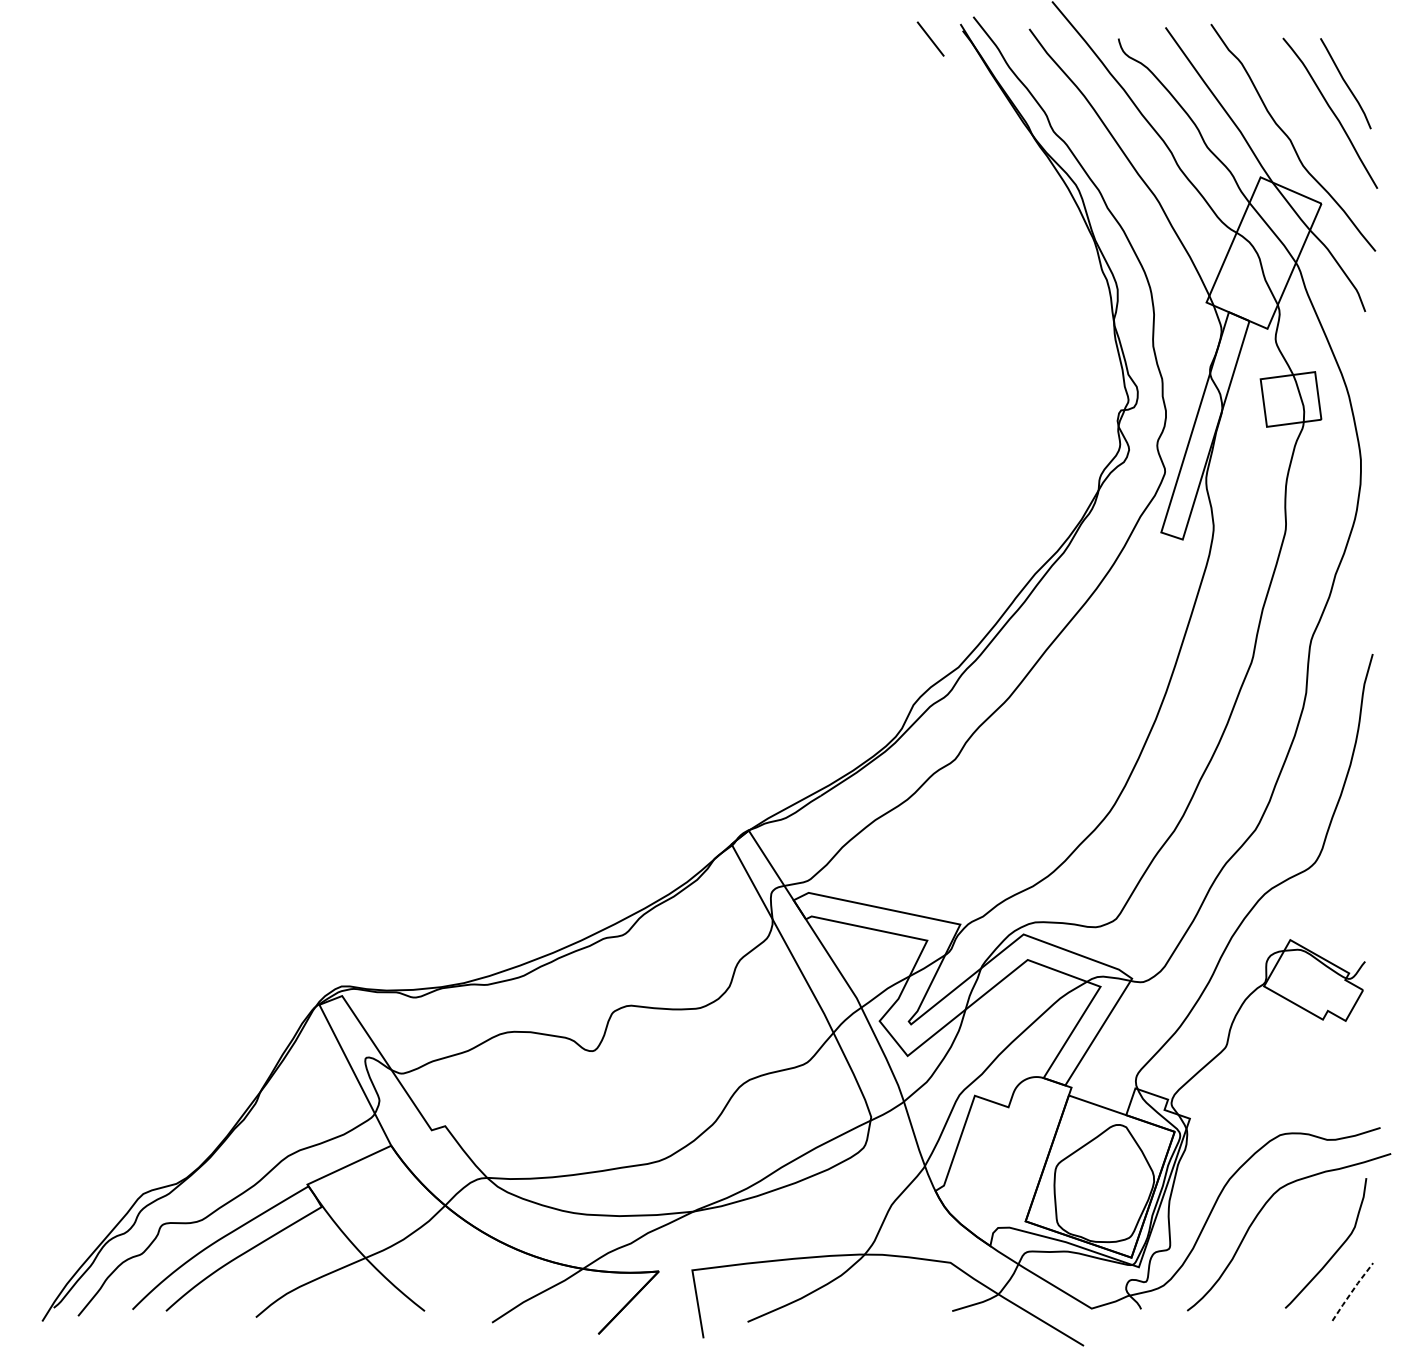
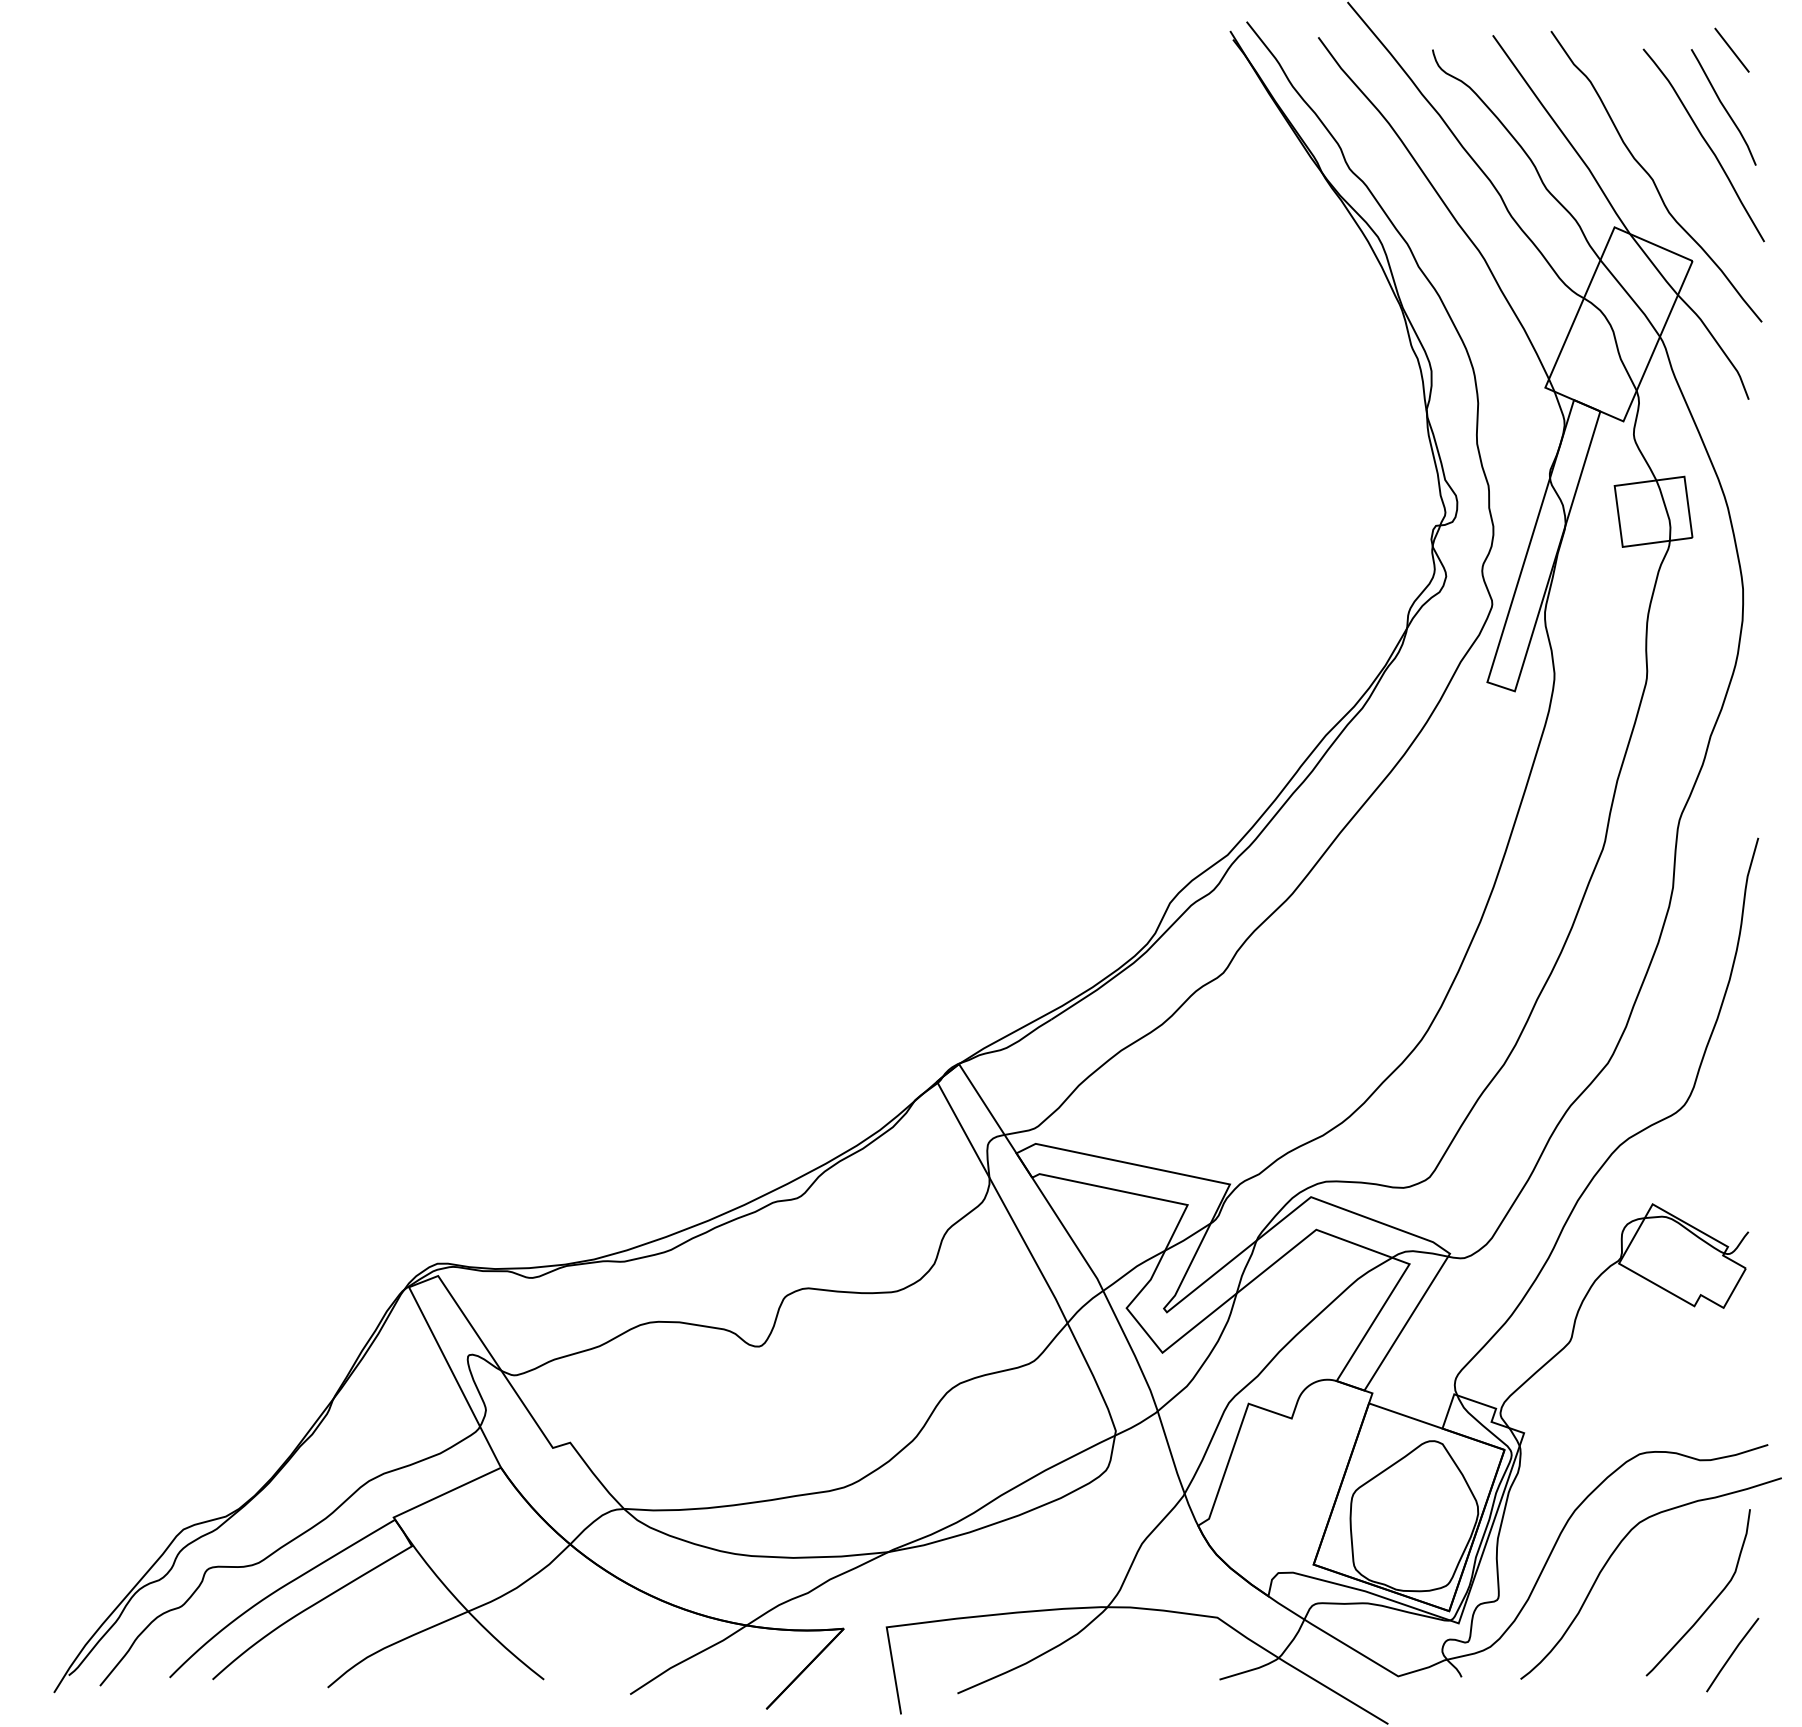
line: (930, 38) -> (1731, 49), moved
line: (1351, 1291) -> (1731, 1654), dashed -> solid

